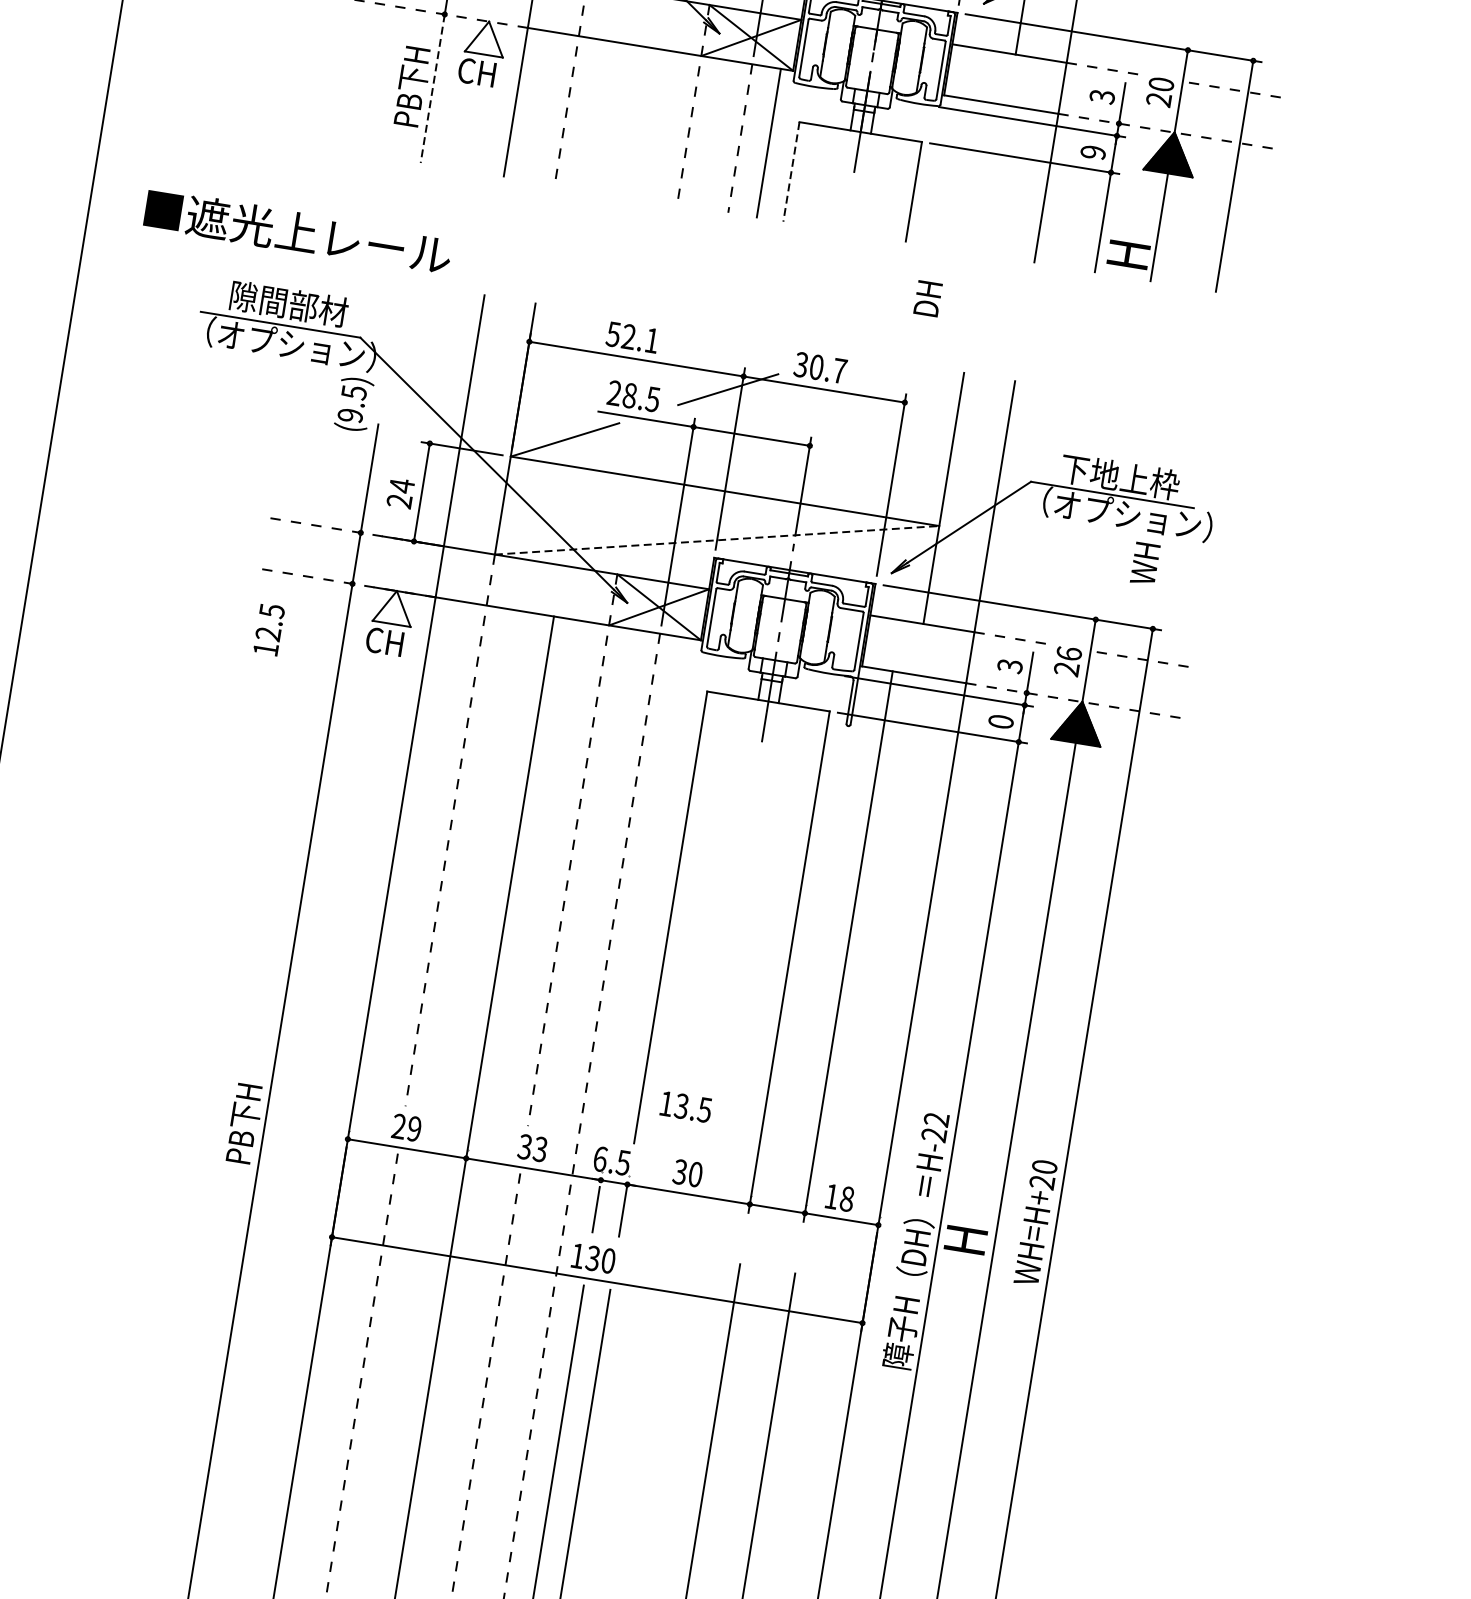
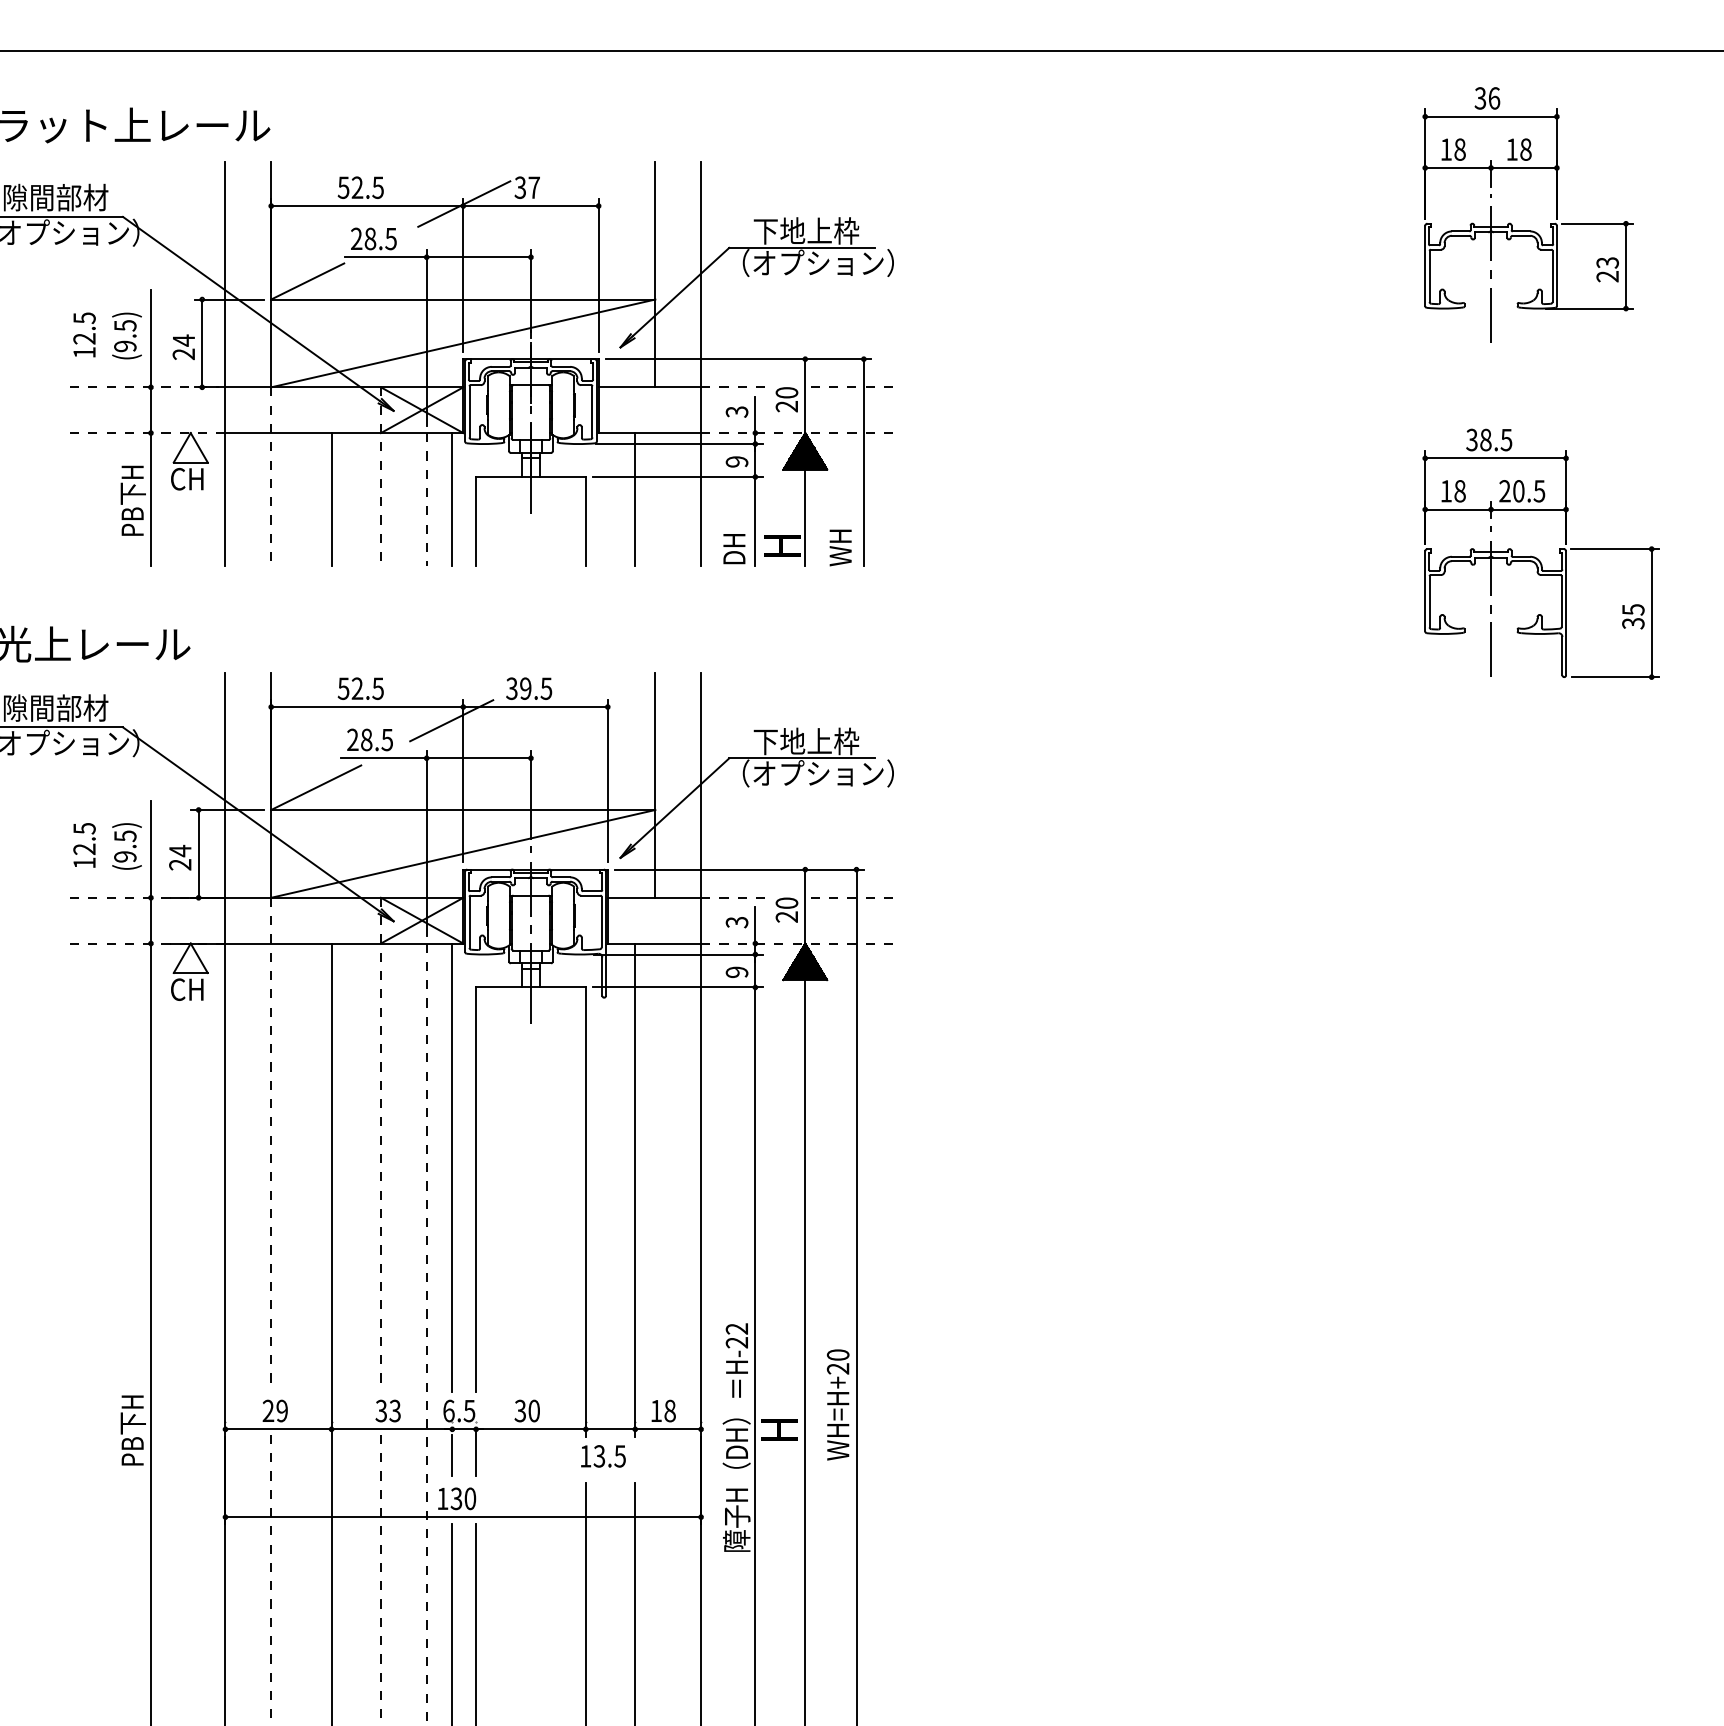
line: (432, 88) -> (150, 499), dashed -> solid
line: (634, 121) -> (331, 499), added
line: (791, 171) -> (476, 521), dashed -> solid
line: (973, 176) -> (635, 499), added
text: (928, 299) -> (734, 549), moved
text: (651, 340) -> (377, 688), 52.1 -> 52.5
text: (828, 369) -> (536, 688), 30.7 -> 39.5
text: (353, 404) -> (126, 846), moved
line: (717, 539) -> (463, 853), dashed -> solid
text: (1145, 563) -> (840, 547), moved
text: (268, 629) -> (84, 845), moved
text: (1068, 652) -> (786, 902), 26 -> 20
text: (1000, 721) -> (736, 972), 0 -> 9
line: (648, 888) -> (452, 1167), added
text: (686, 1107) -> (603, 1456), moved

